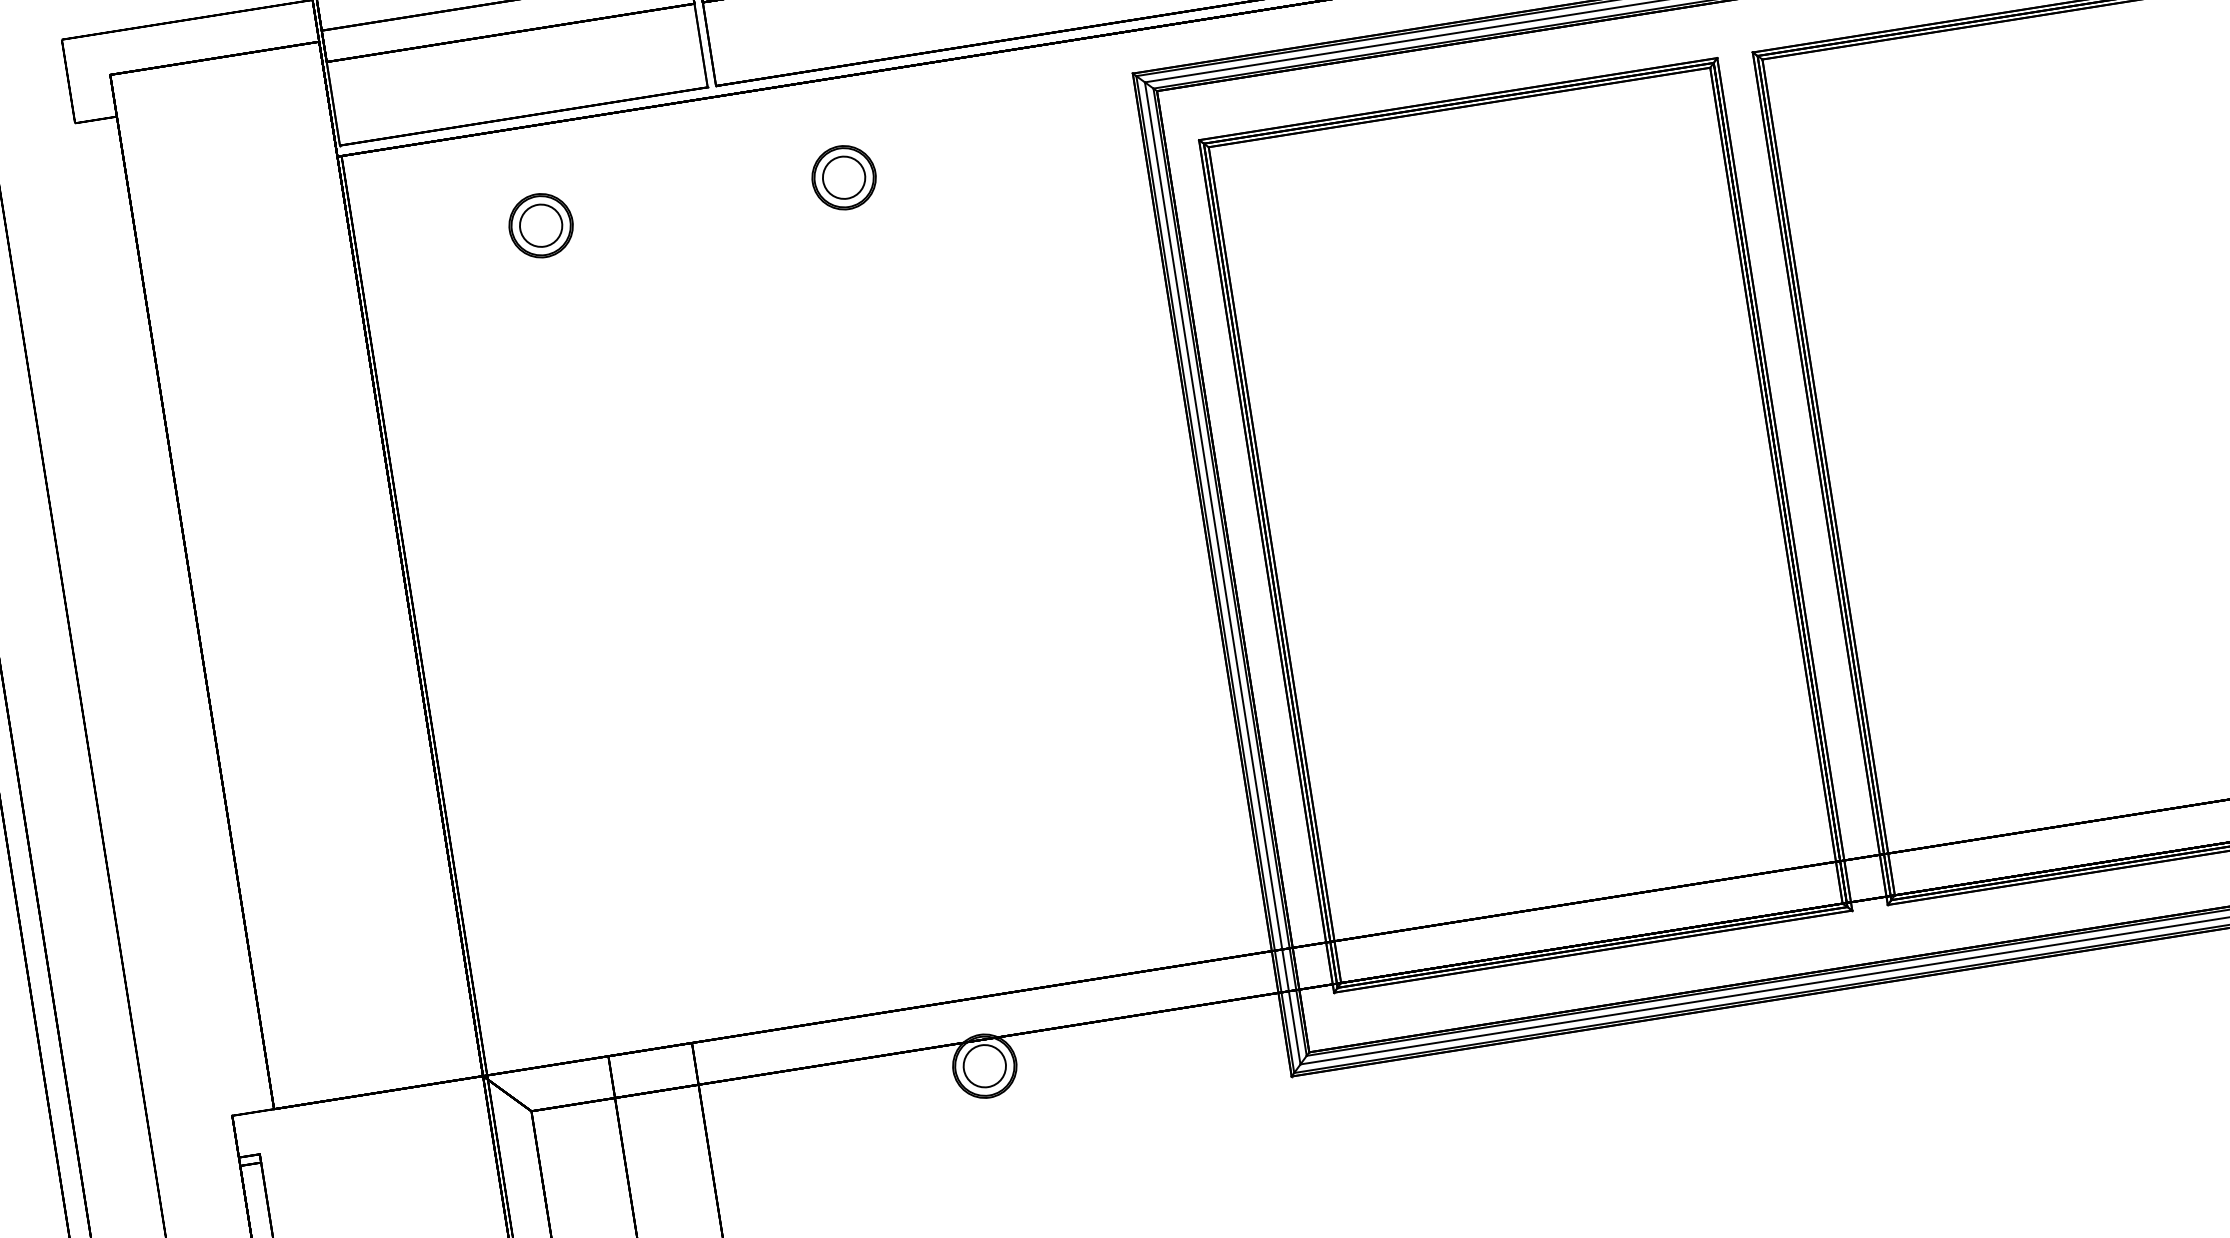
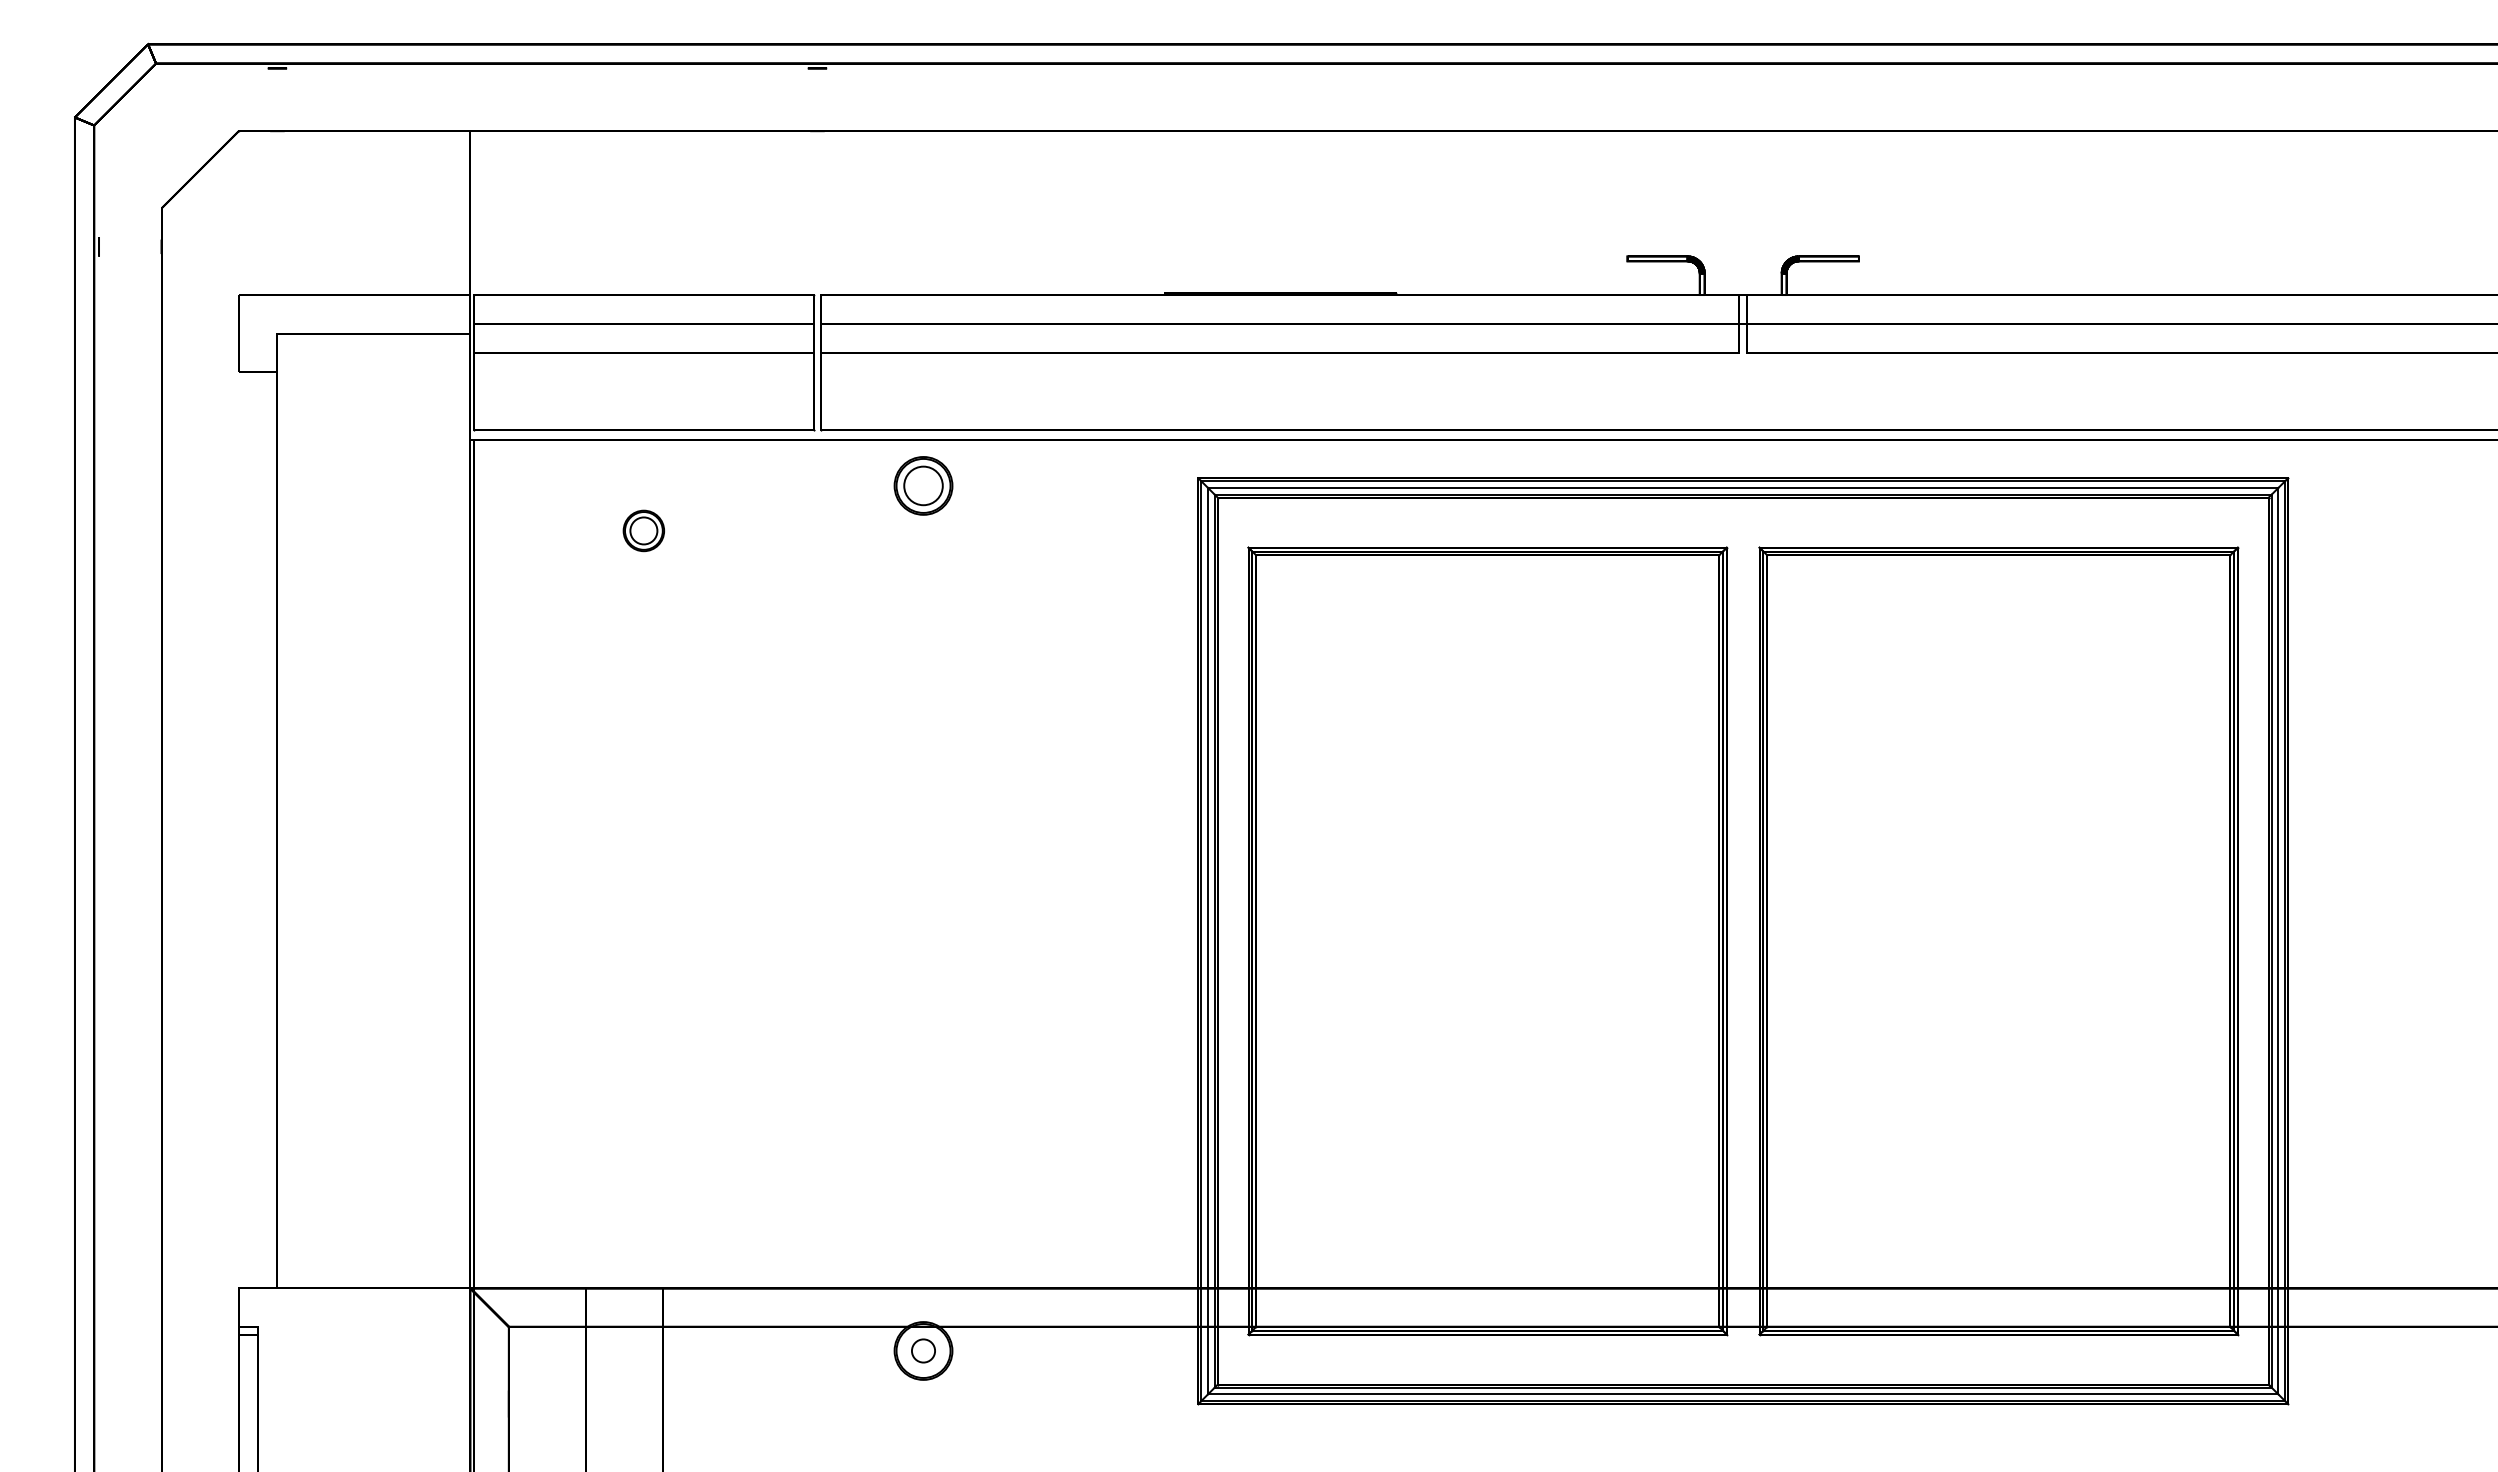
part: (844, 177) -> (923, 485), moved
part: (540, 225) -> (643, 530), size x0.7
circle: (984, 1065) -> (923, 1350), size x0.6

